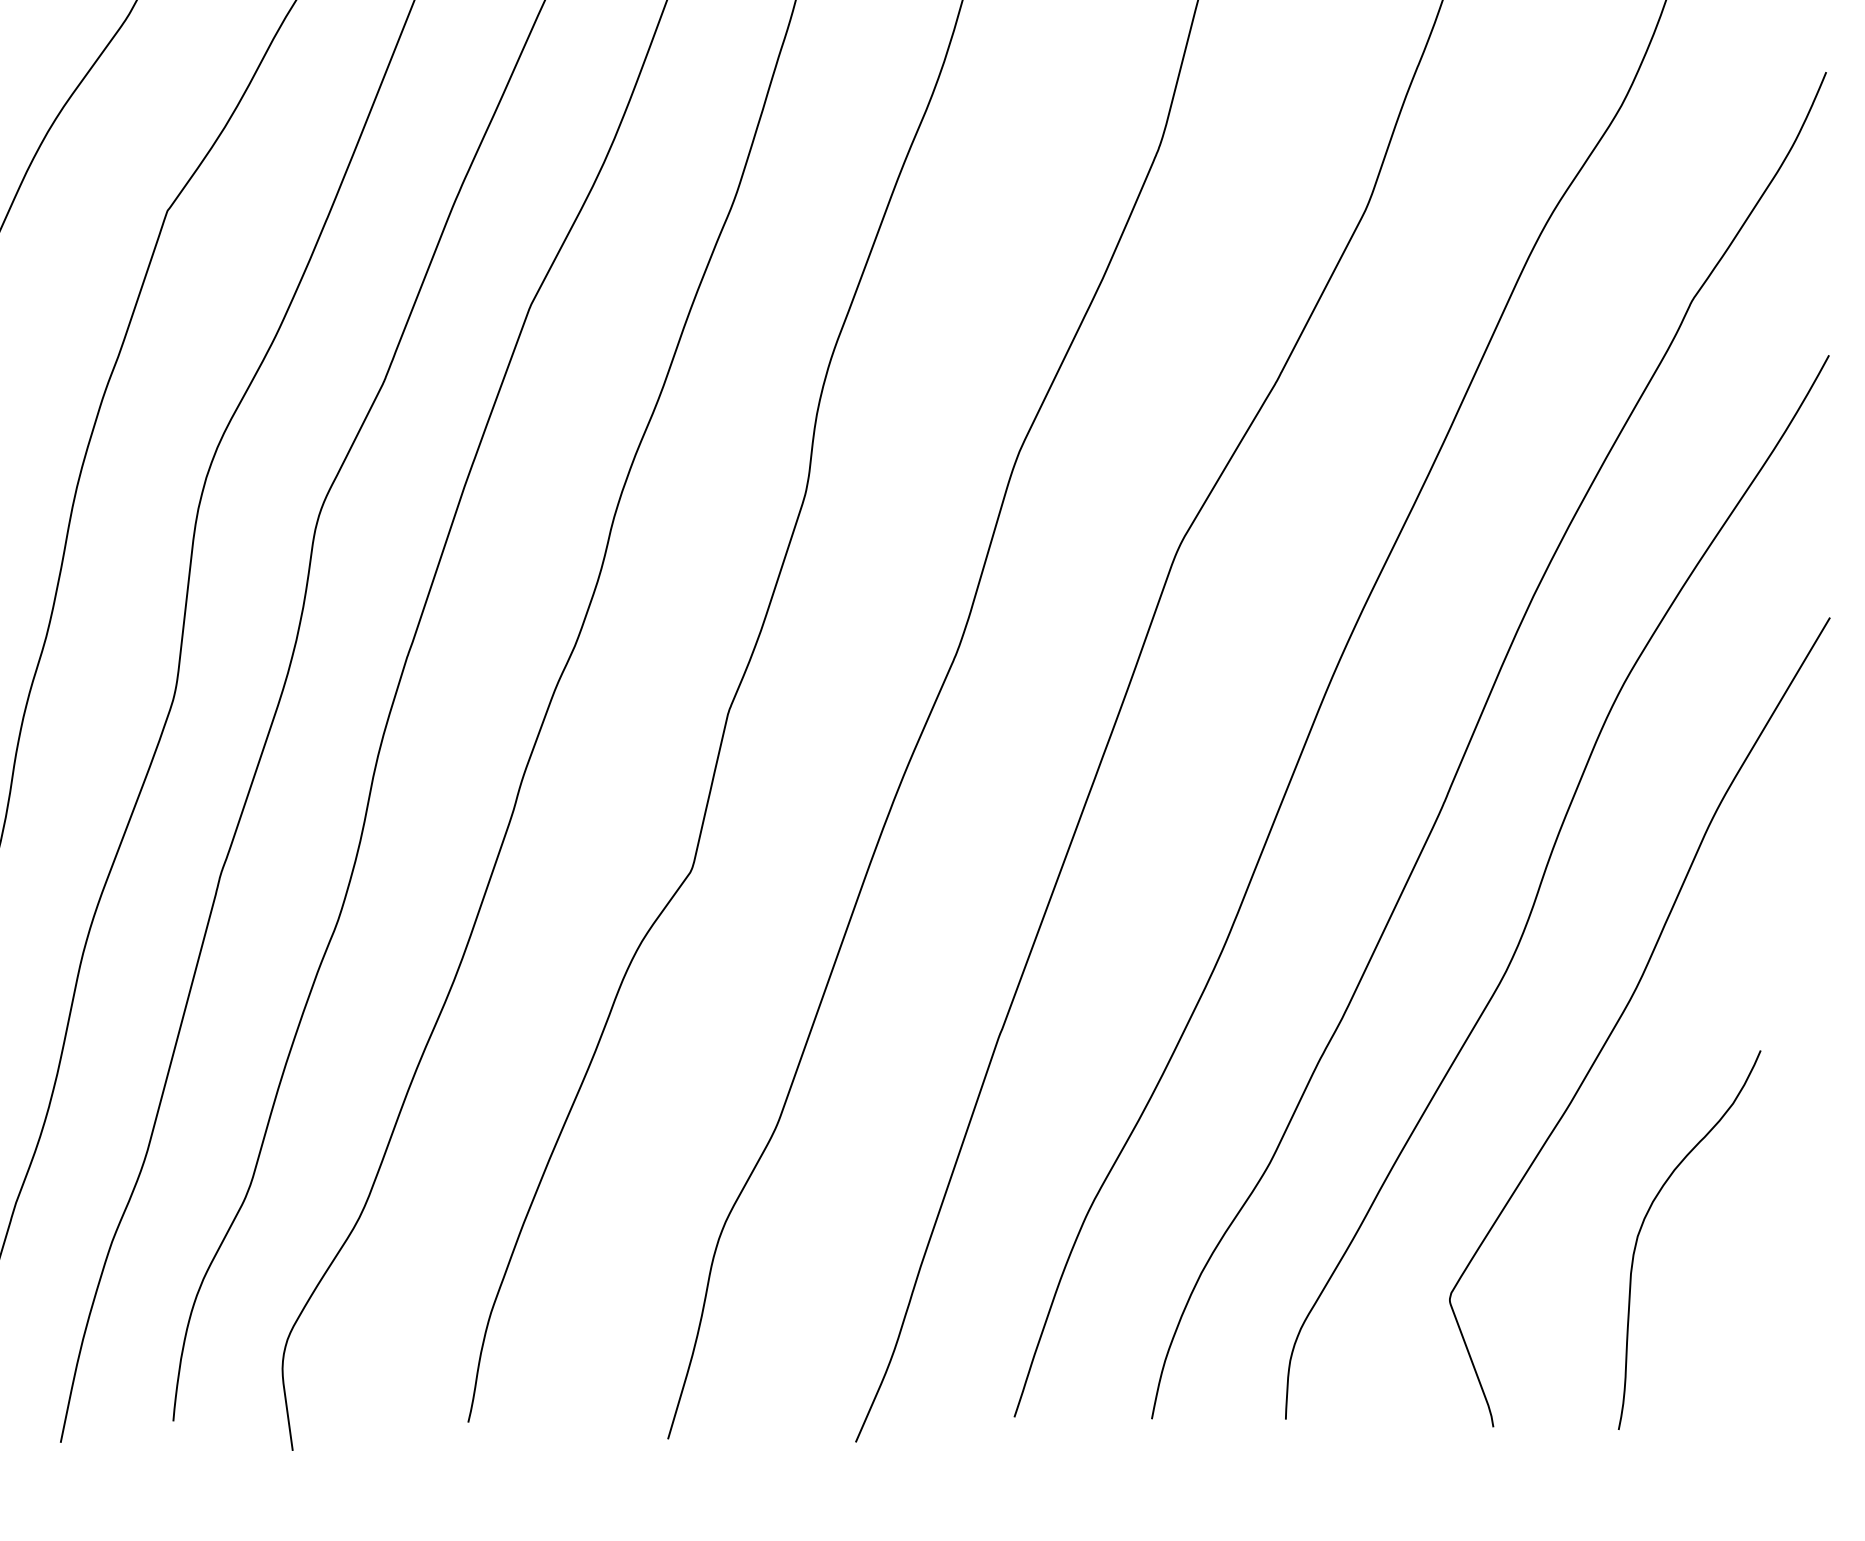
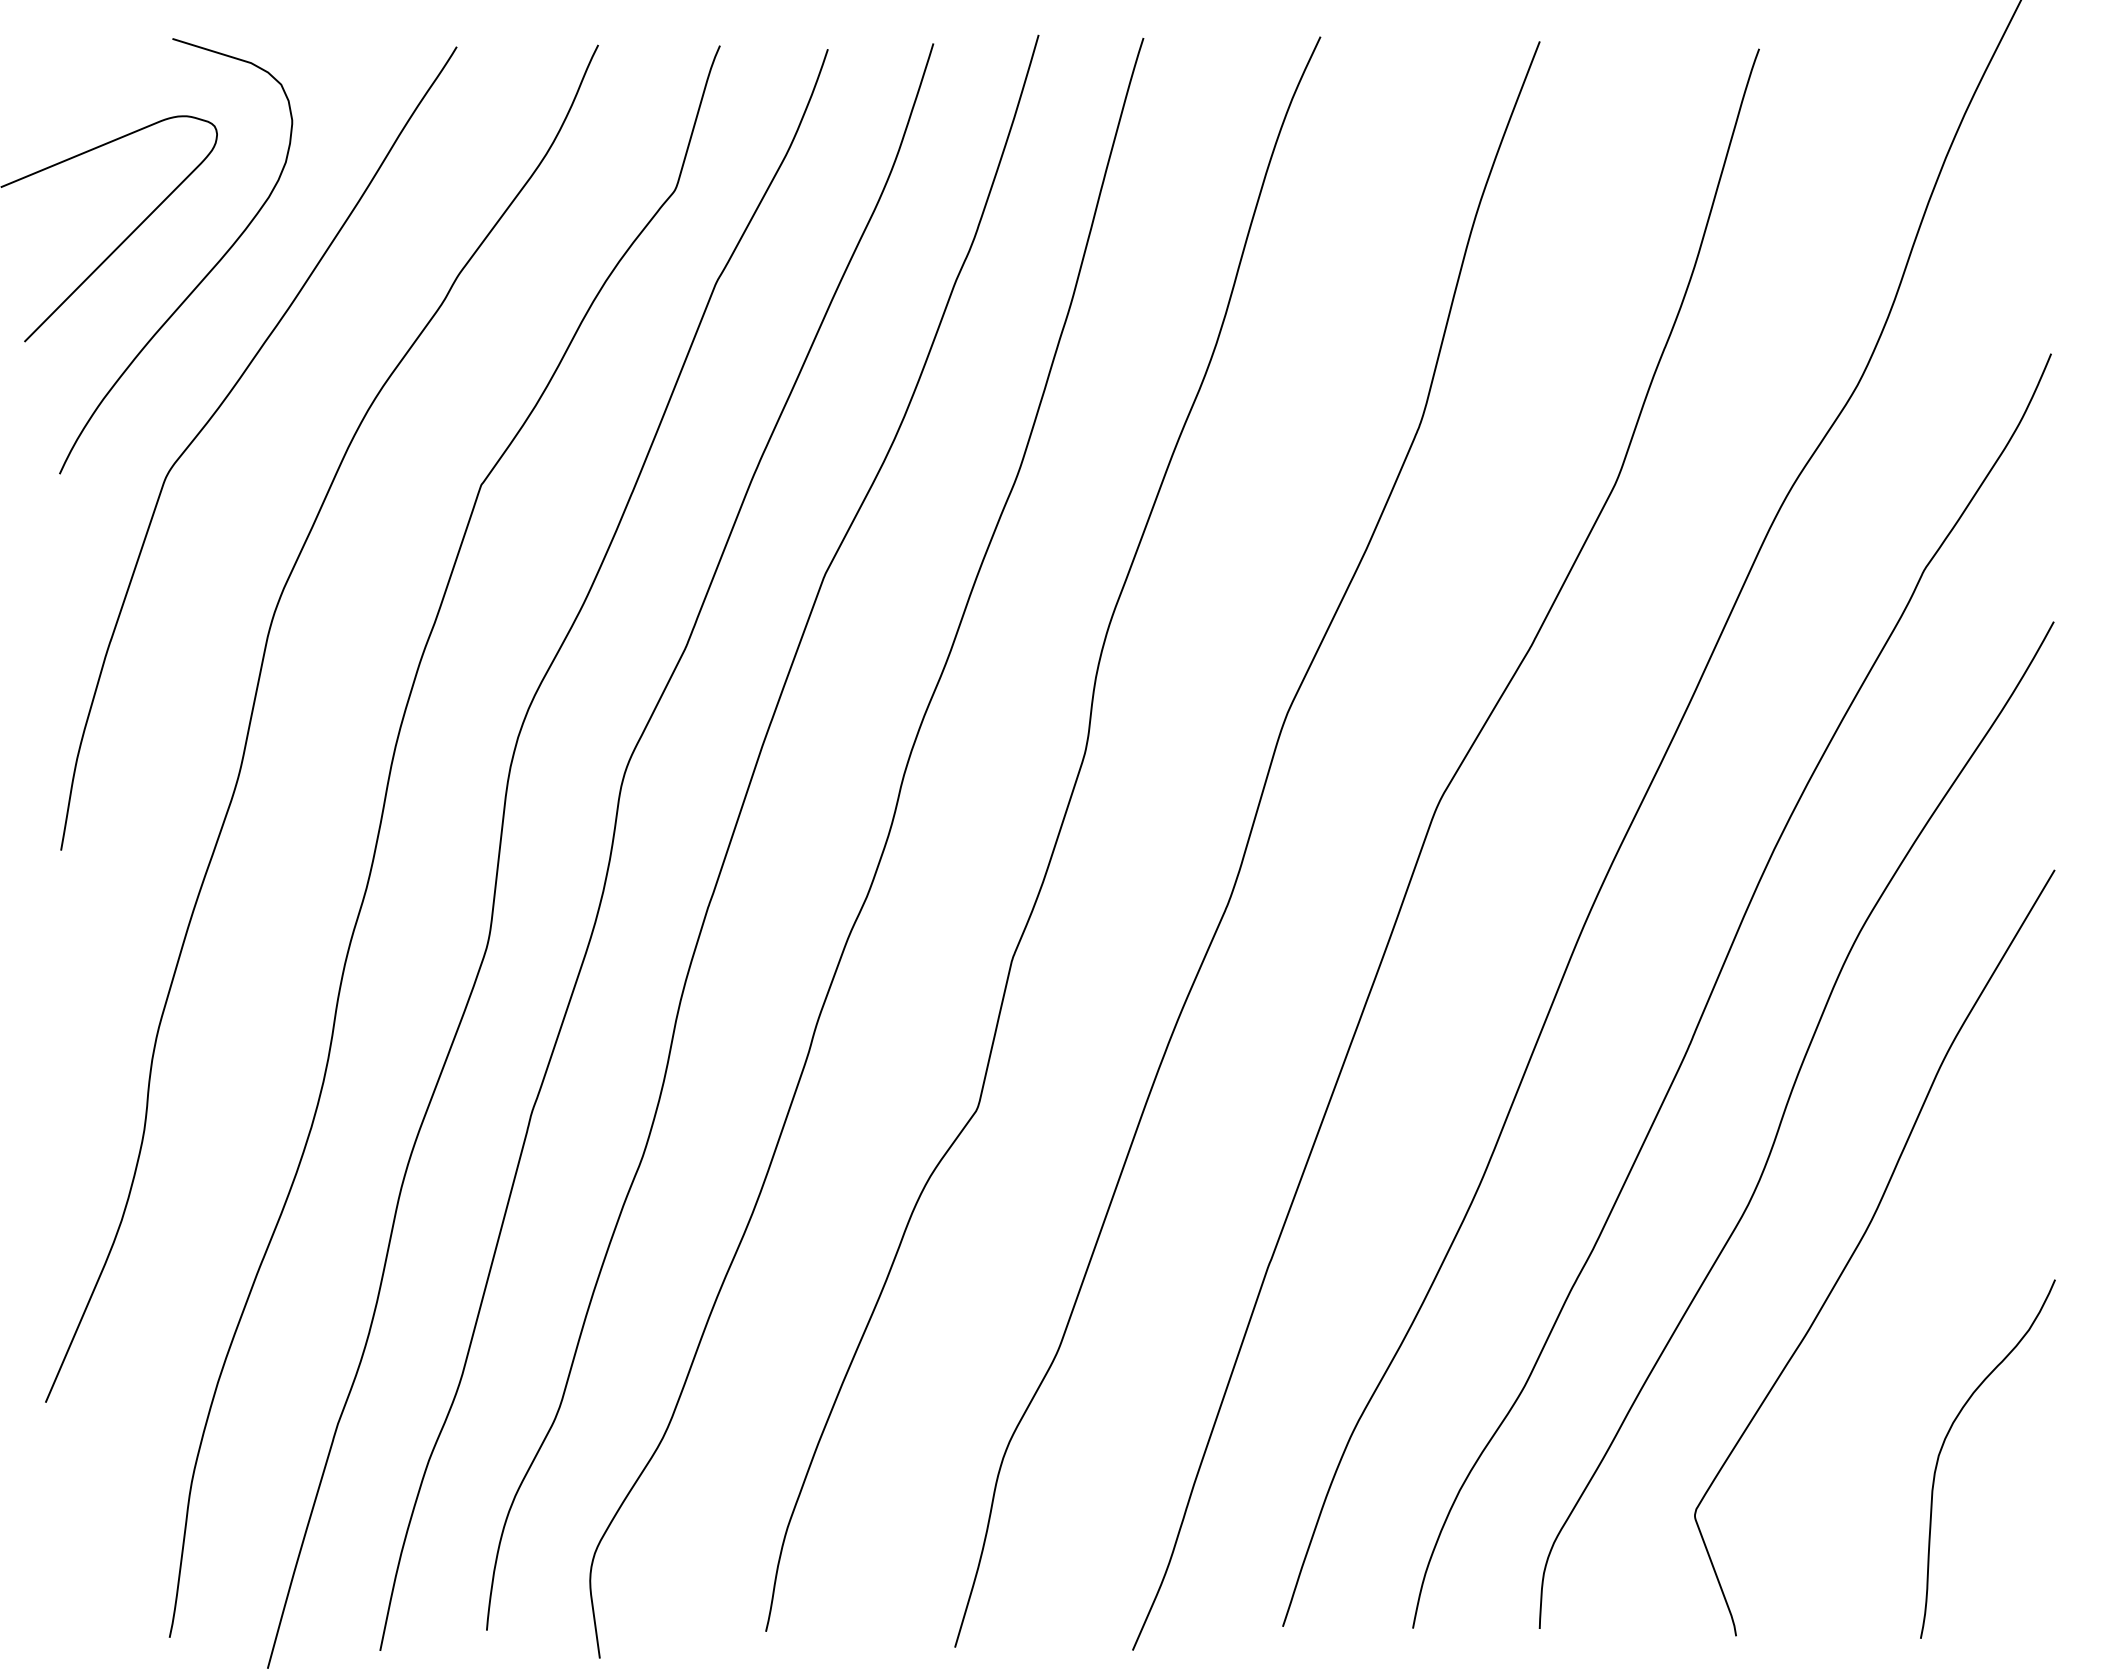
curve: (1644, 1221) -> (1945, 1441), moved

